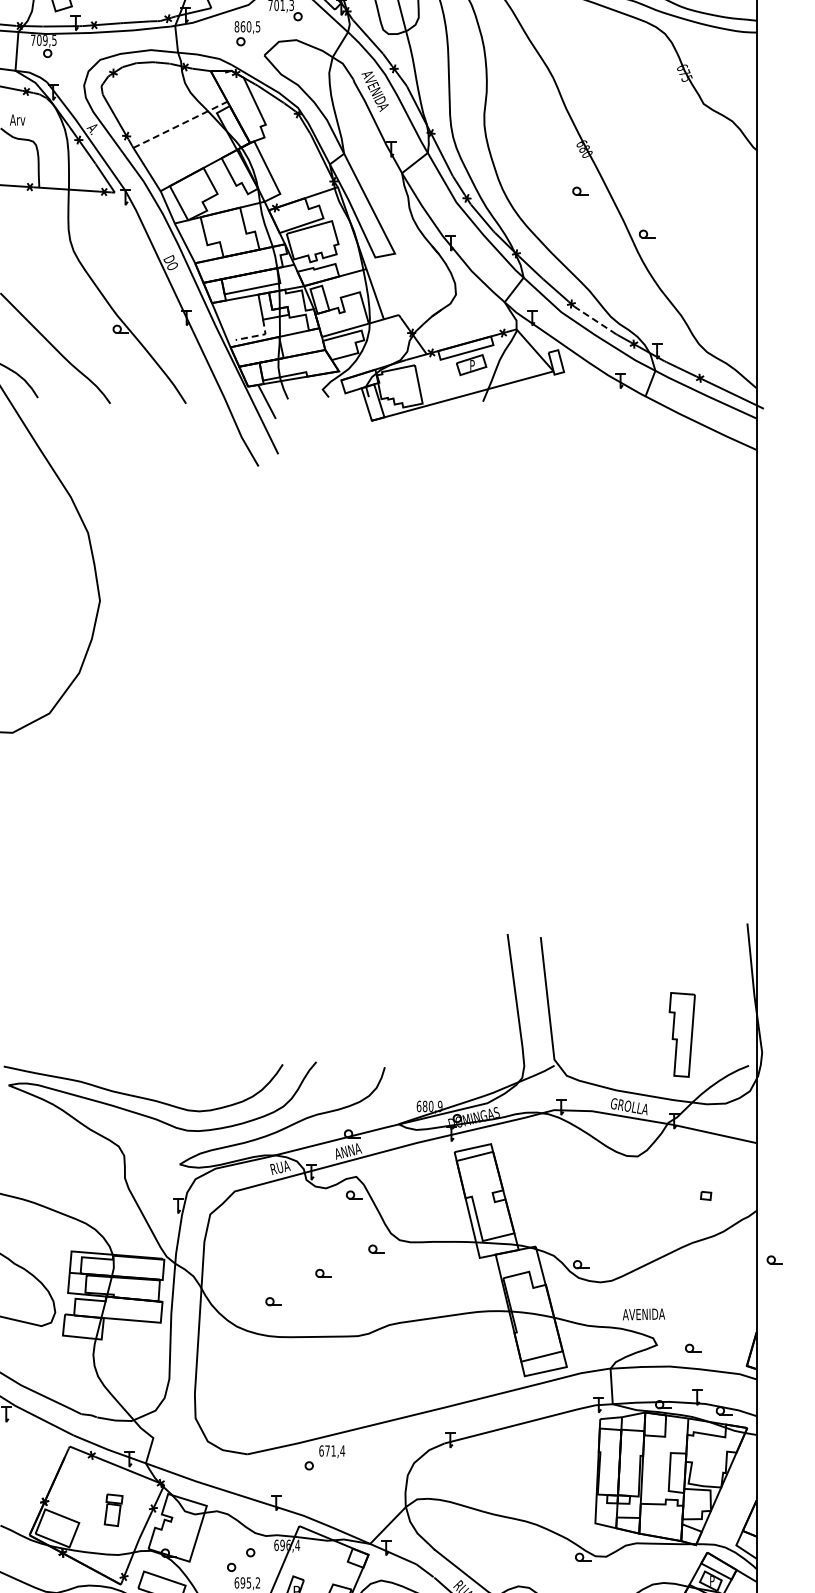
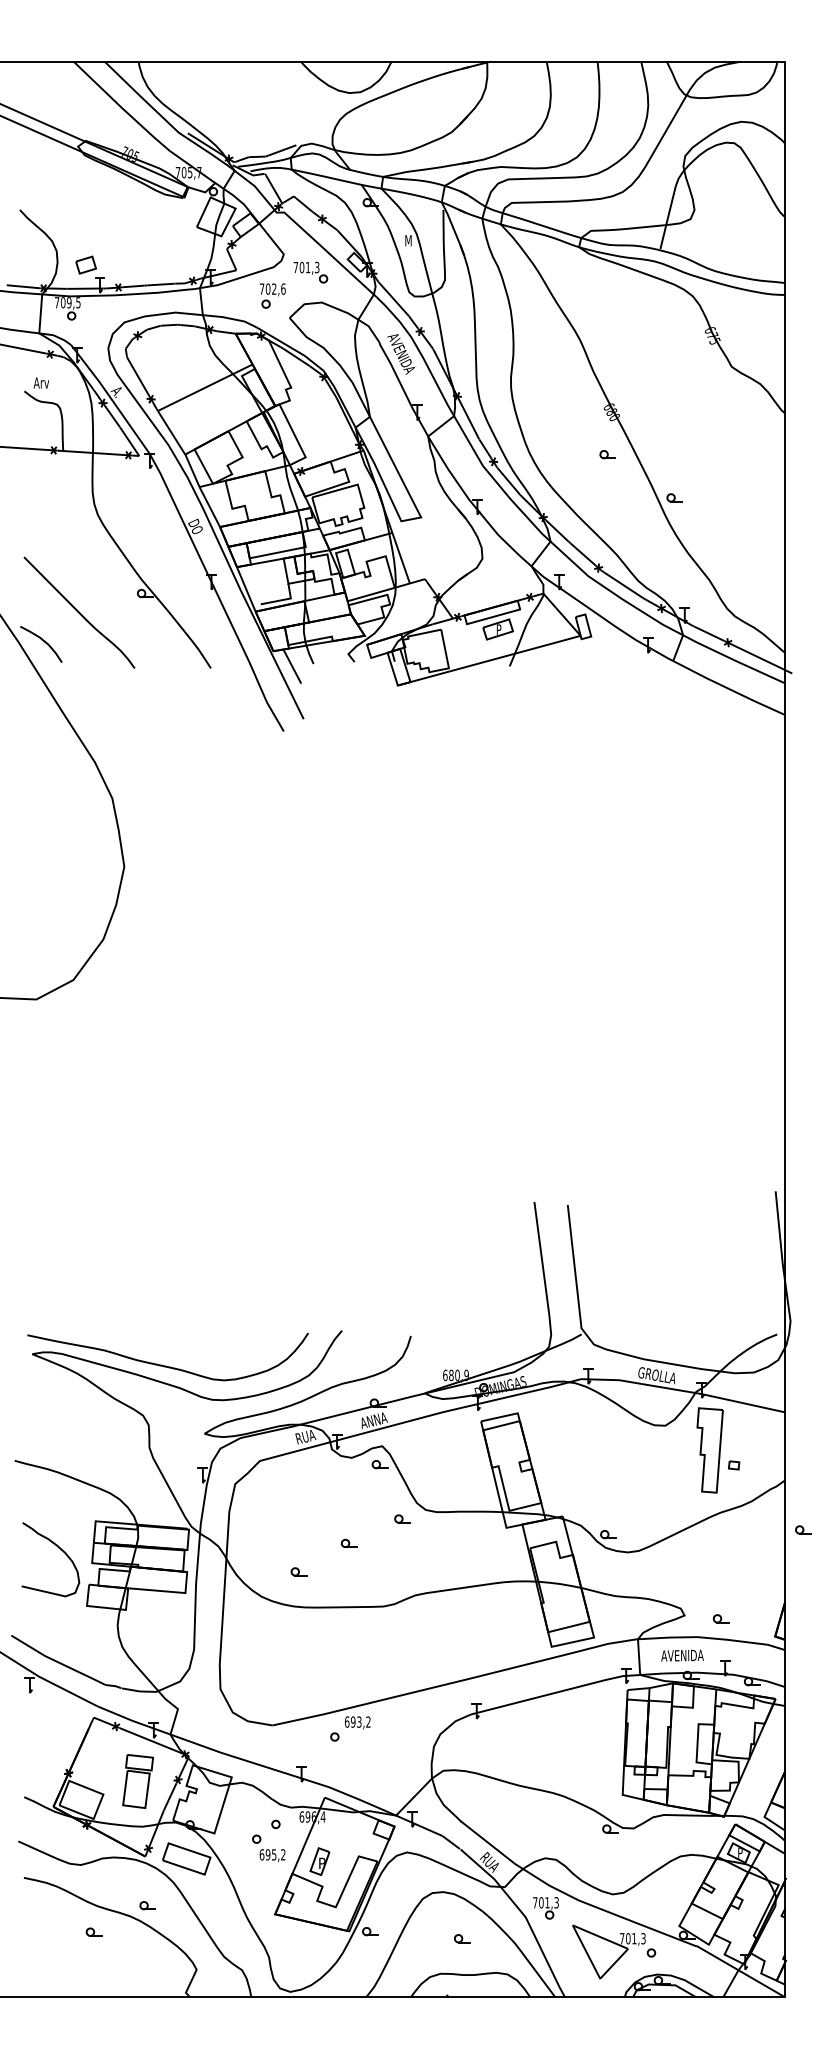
text: (247, 26) -> (272, 288), 860,5 -> 702,6
line: (180, 124) -> (205, 387), dashed -> solid
line: (597, 321) -> (624, 585), dashed -> solid
line: (258, 335) -> (283, 599), dashed -> solid
part: (681, 1034) -> (709, 1450), moved
text: (643, 1314) -> (682, 1655), moved
text: (334, 1450) -> (360, 1721), 671,4 -> 693,2
part: (113, 1510) -> (137, 1781), size x1.67

